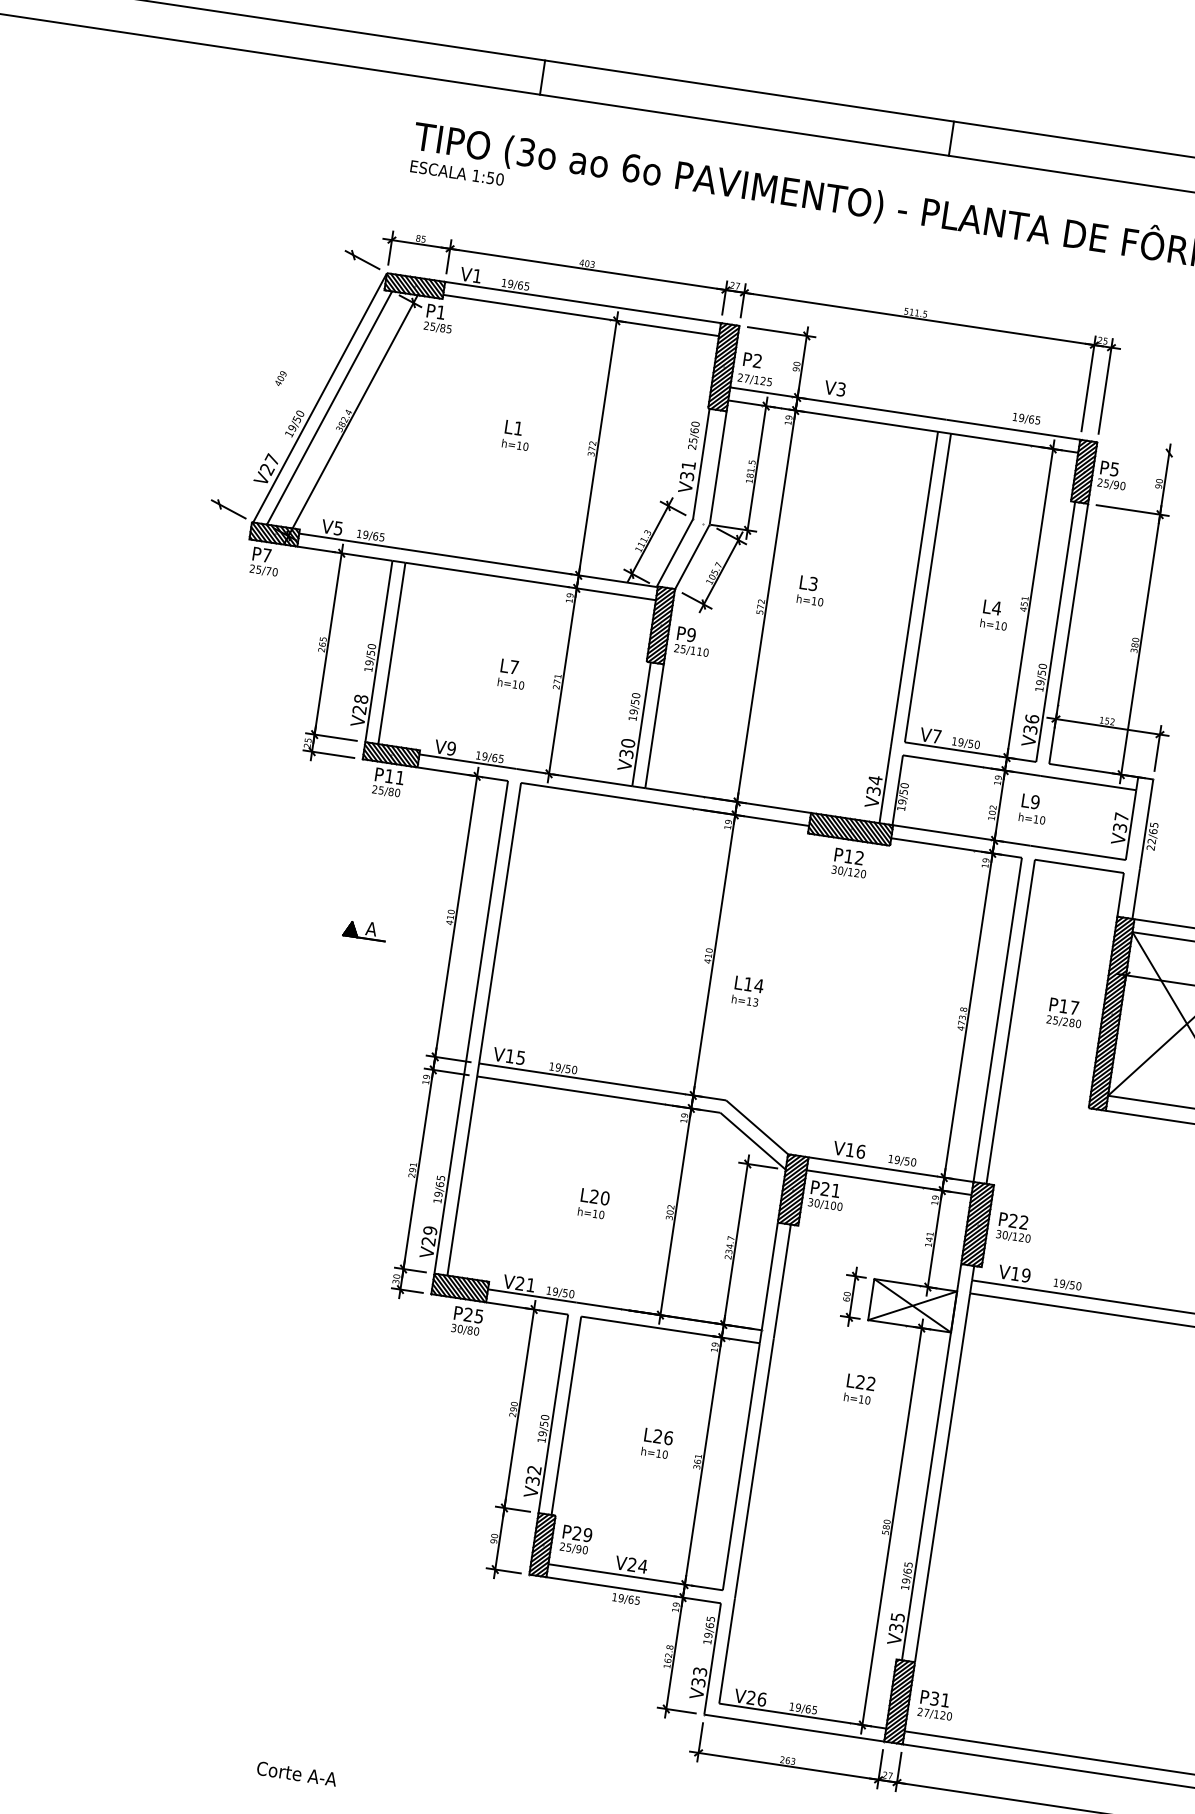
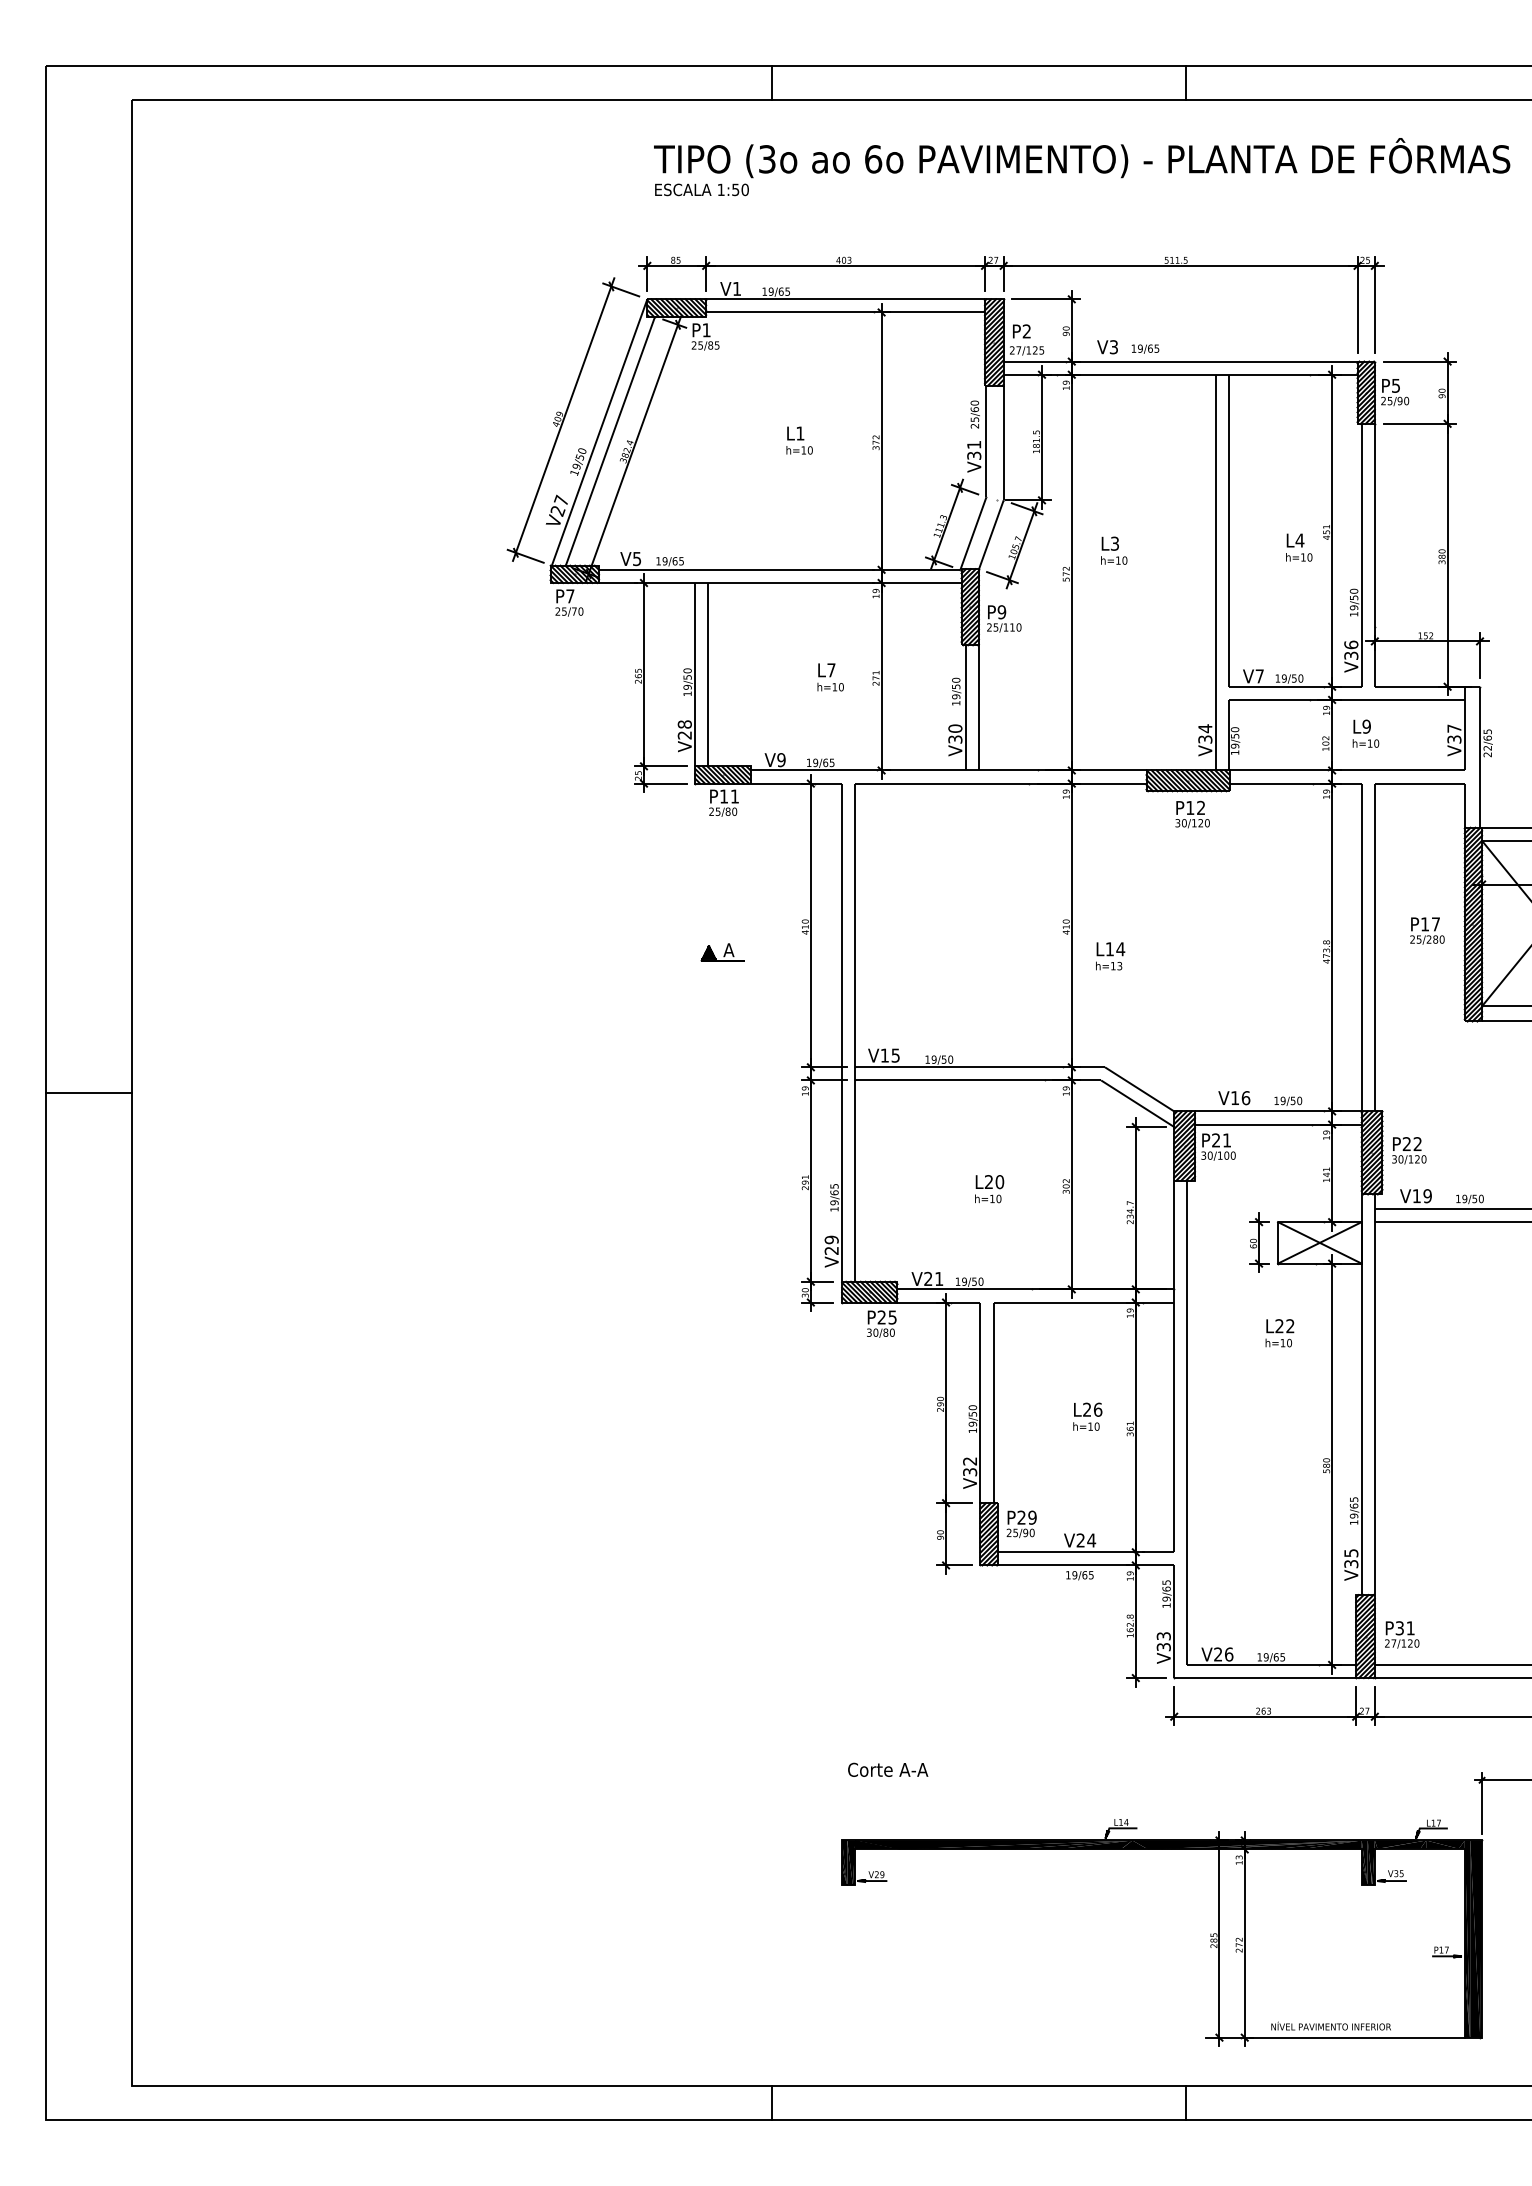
line: (286, 379) -> (563, 419), added
text: (1026, 418) -> (1145, 348), moved
line: (1141, 448) -> (1419, 361), added
text: (297, 1773) -> (888, 1769), moved

